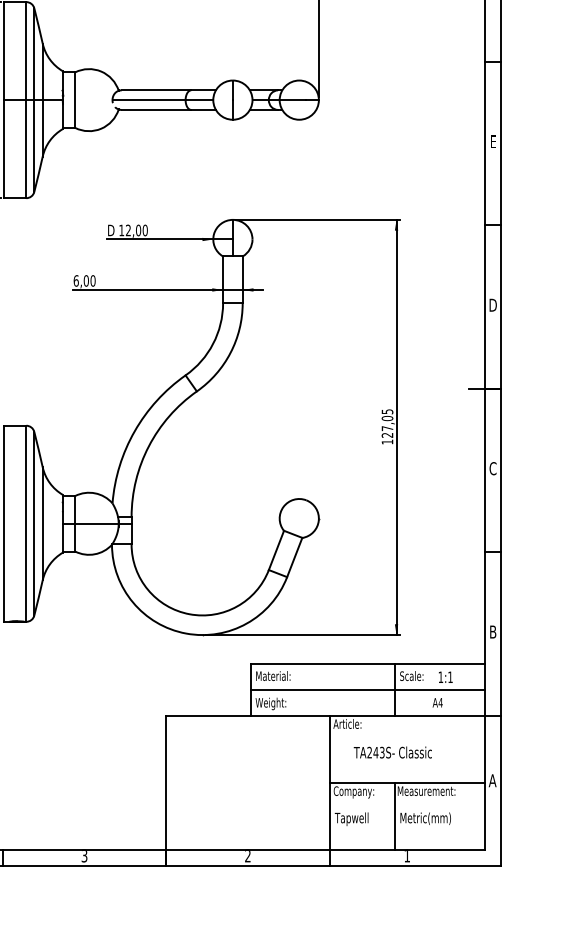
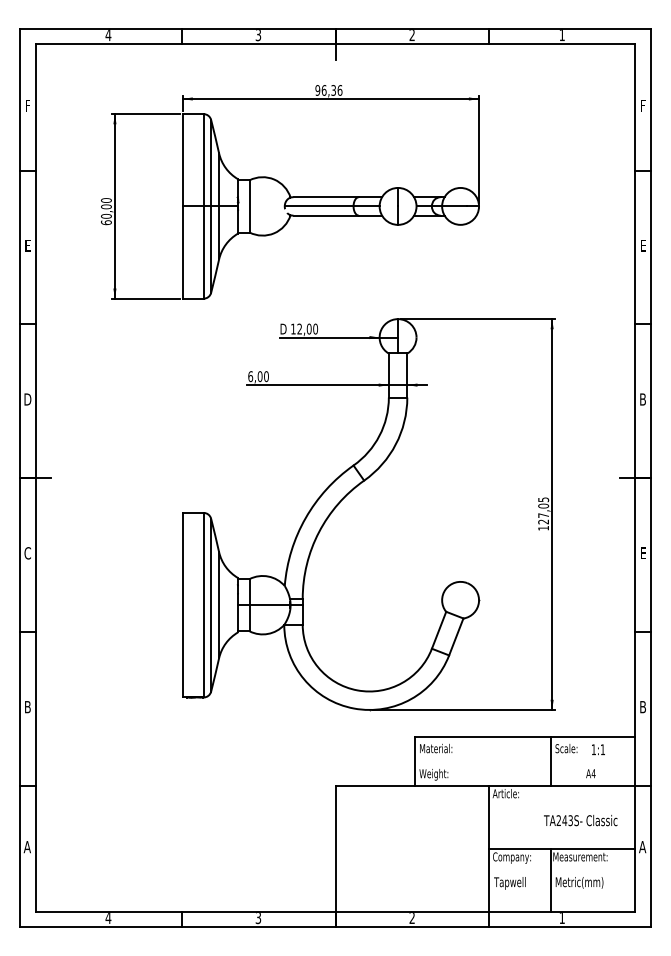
text: (492, 305) -> (642, 399), D -> B
text: (492, 468) -> (642, 553), C -> E
line: (368, 689) -> (525, 761), removed
text: (392, 752) -> (580, 820), moved

